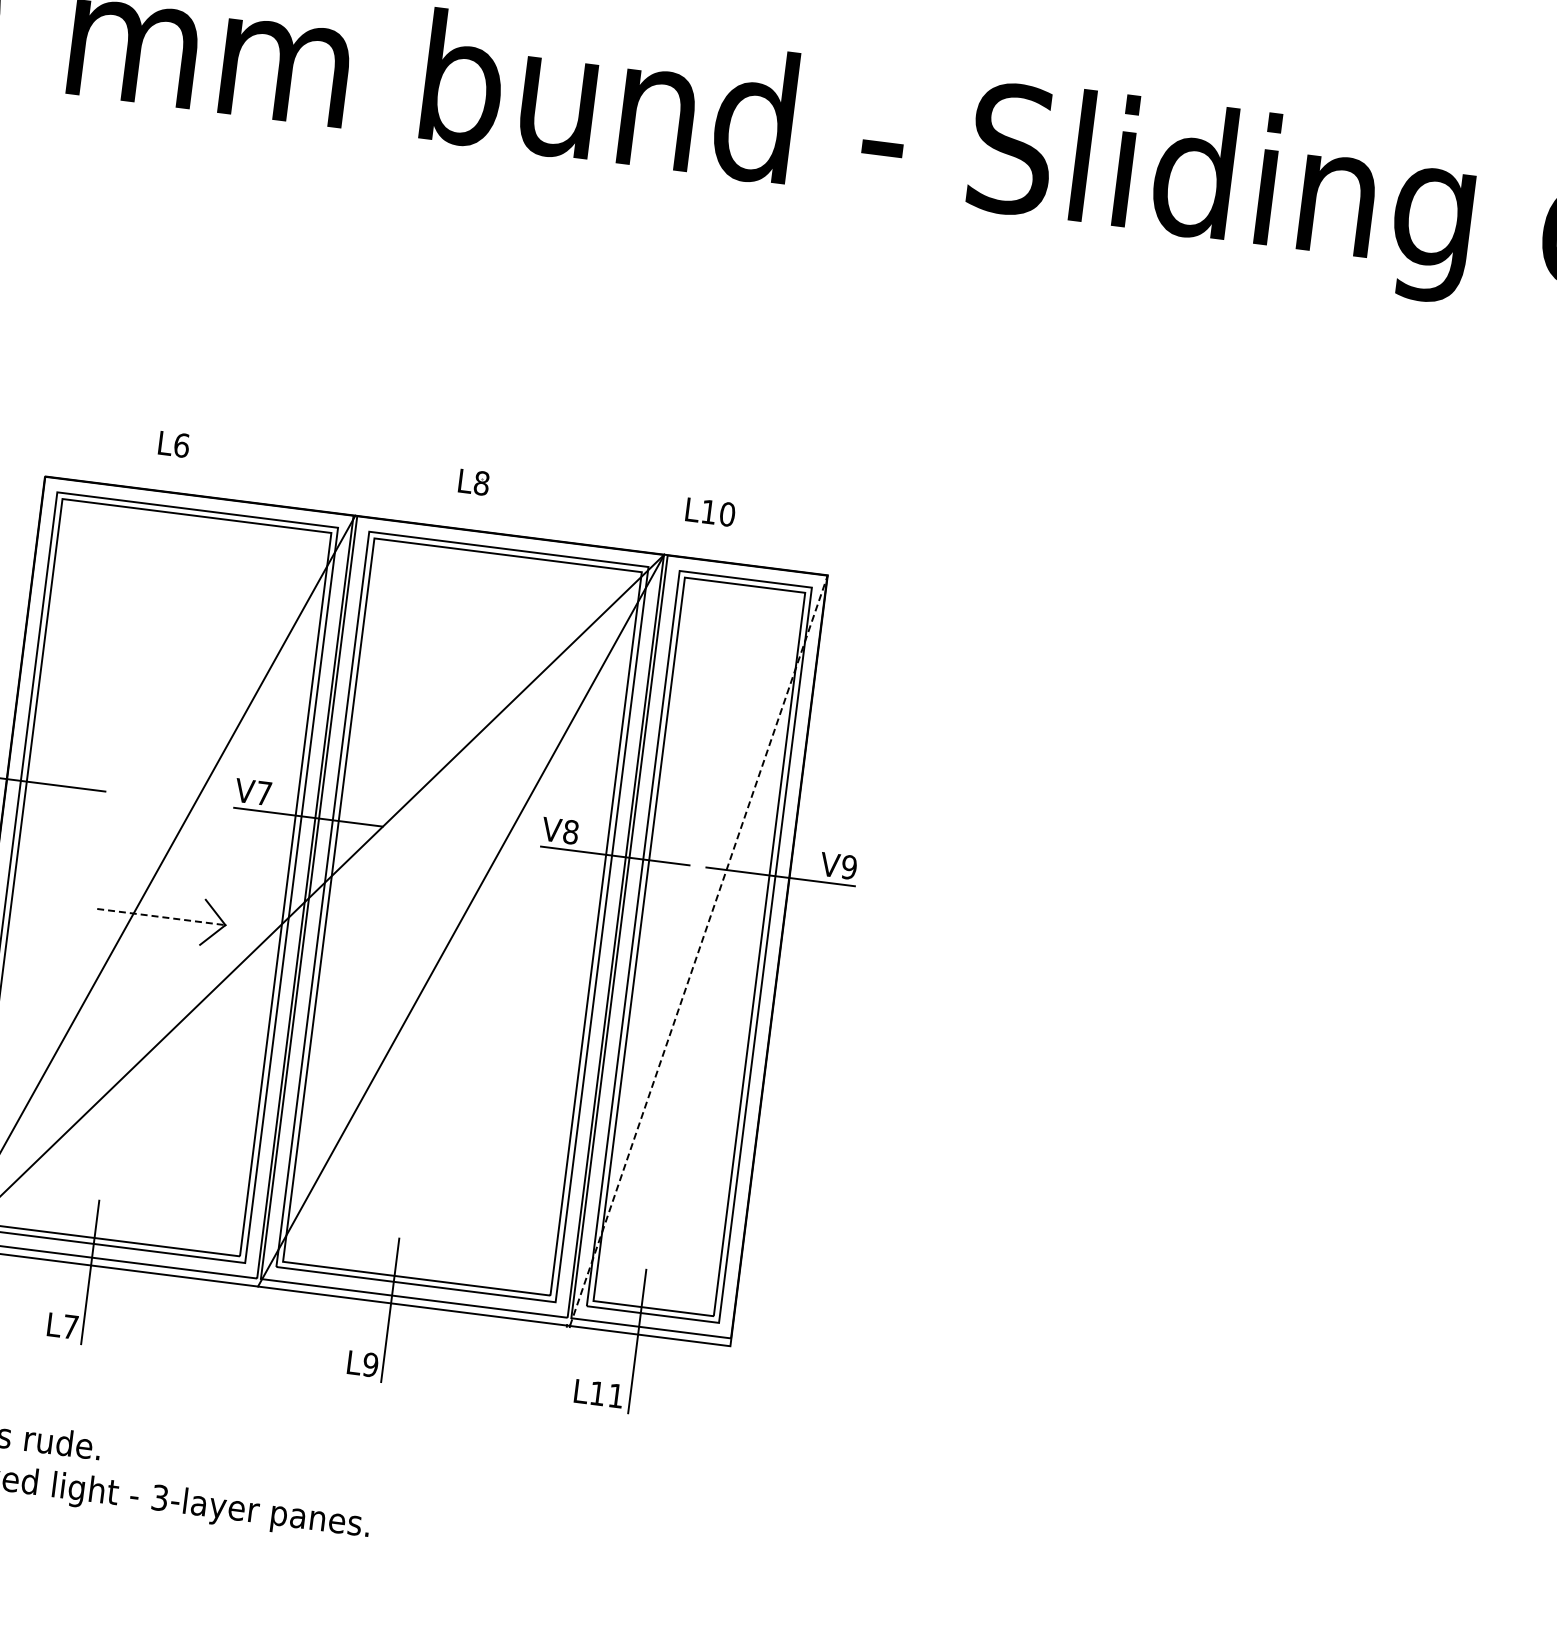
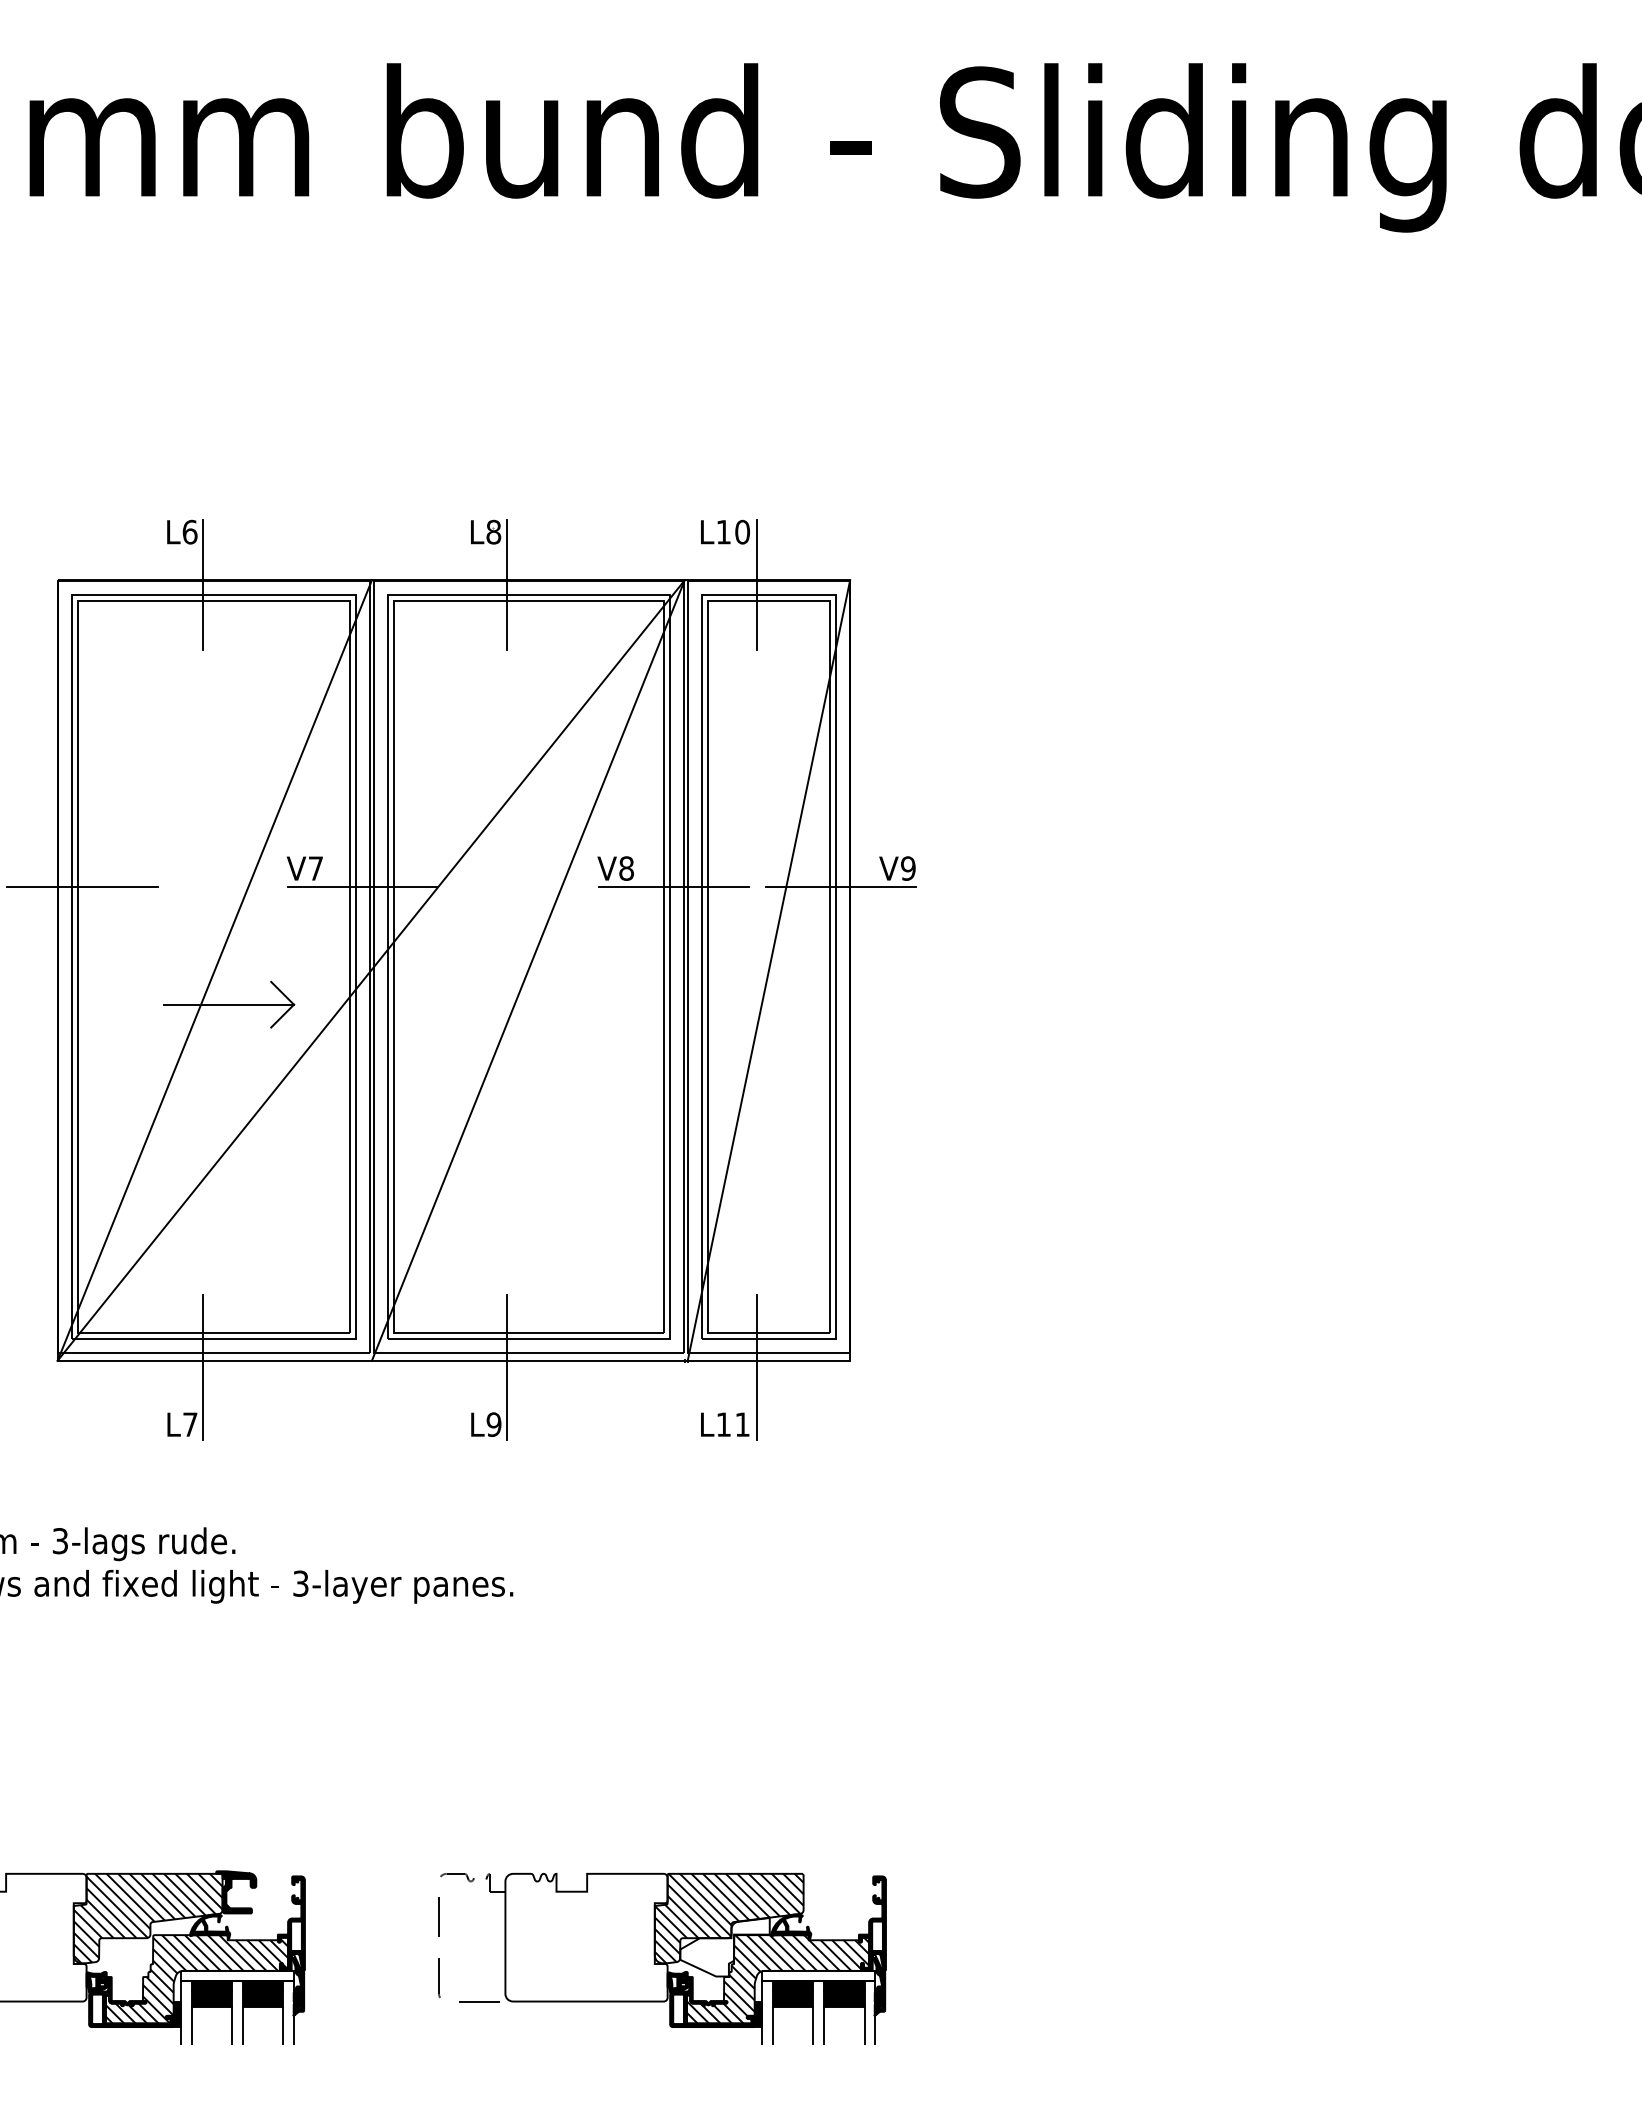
line: (187, 498) -> (202, 584), added
line: (487, 536) -> (506, 584), added
line: (734, 567) -> (756, 584), added
line: (161, 916) -> (229, 1004), dashed -> solid
line: (698, 950) -> (768, 970), dashed -> solid

